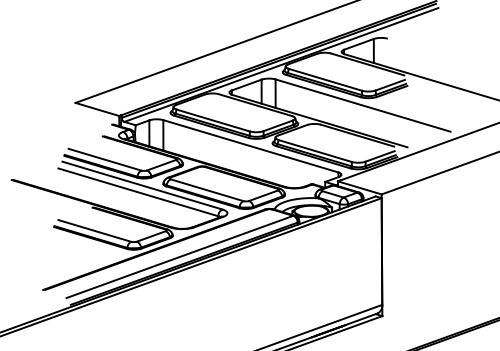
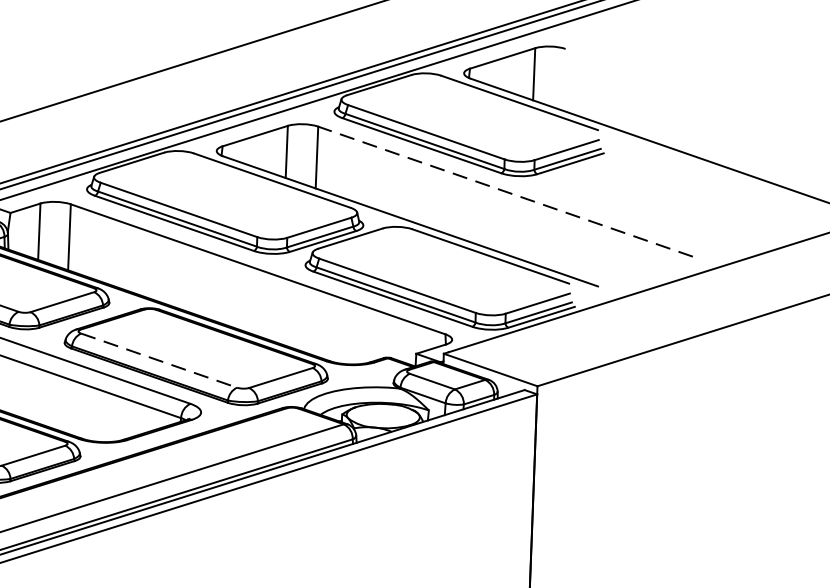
line: (362, 105) -> (504, 191), solid -> dashed
line: (207, 190) -> (159, 361), solid -> dashed

